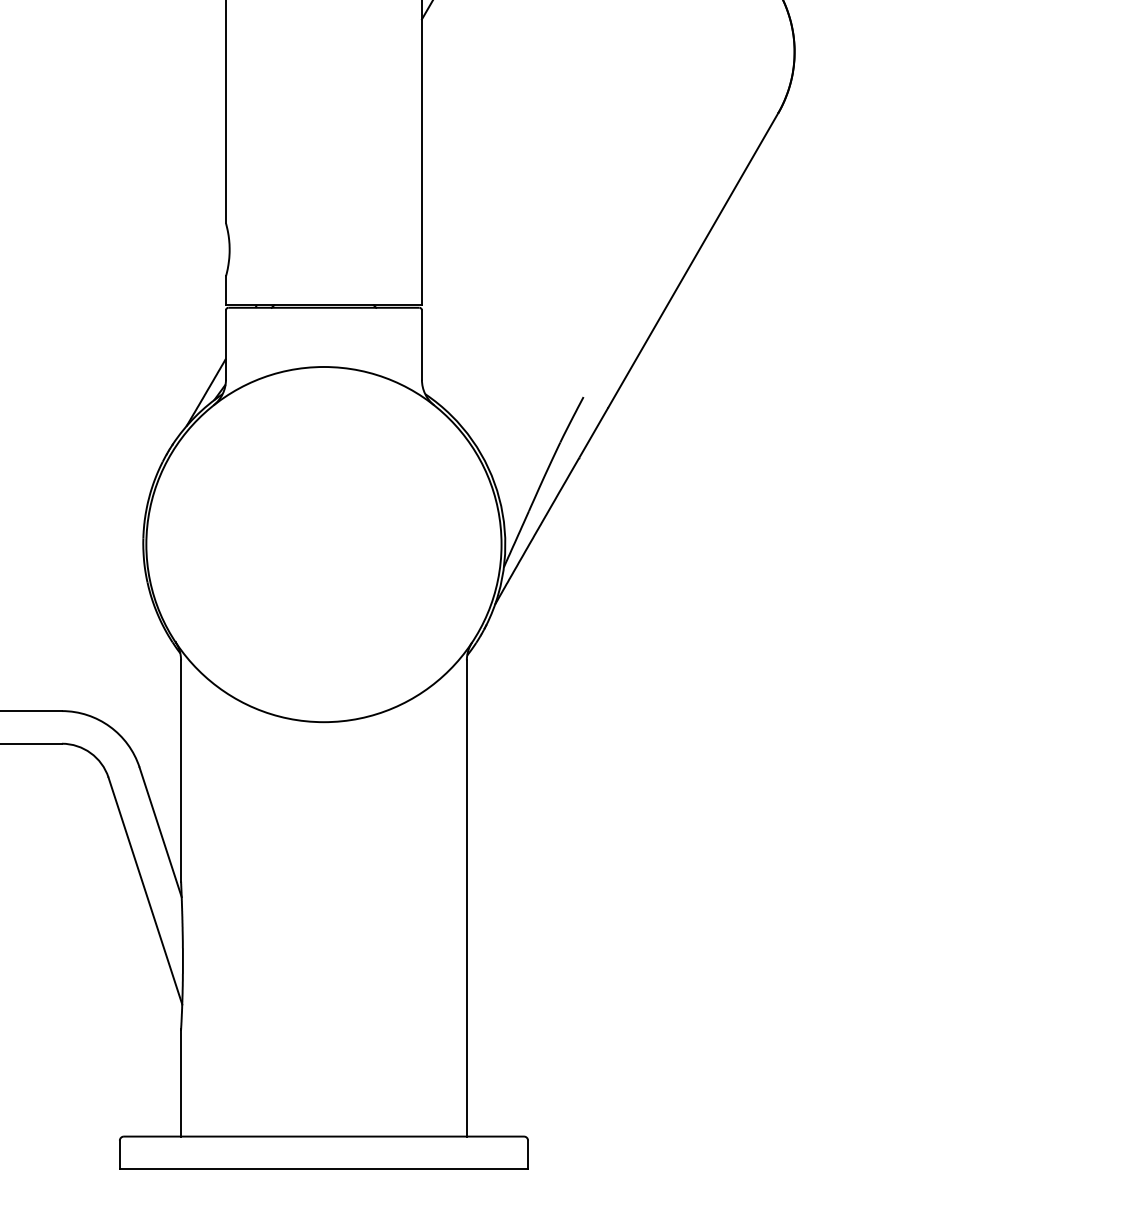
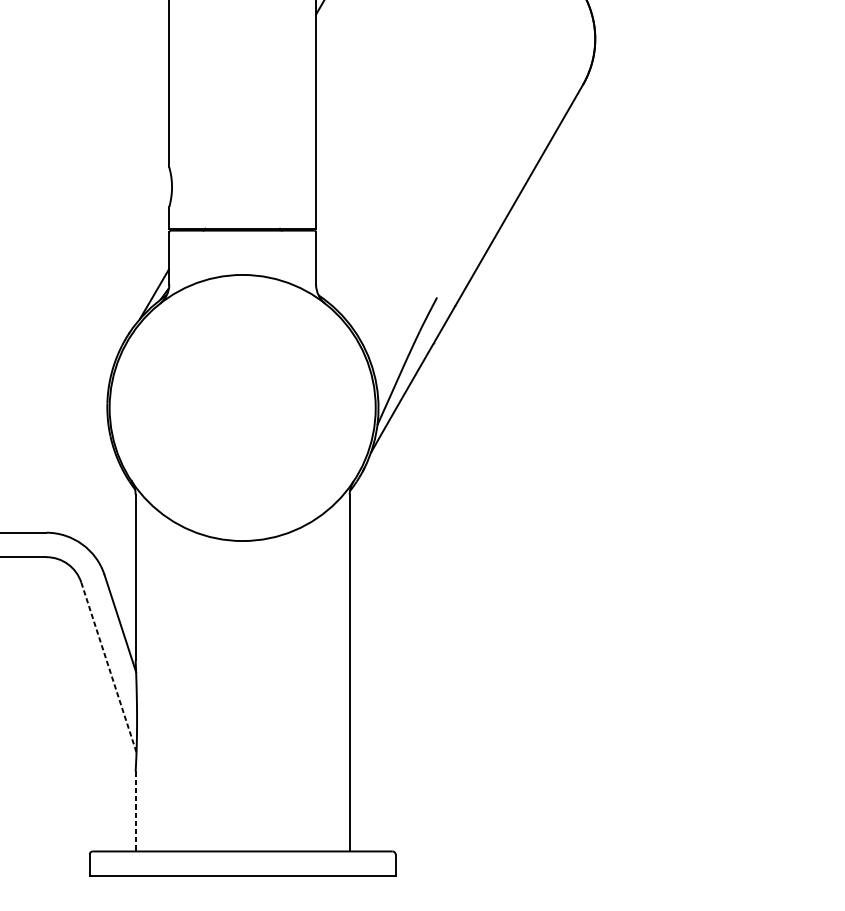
line: (145, 891) -> (109, 667), solid -> dashed
line: (181, 1083) -> (135, 811), solid -> dashed

